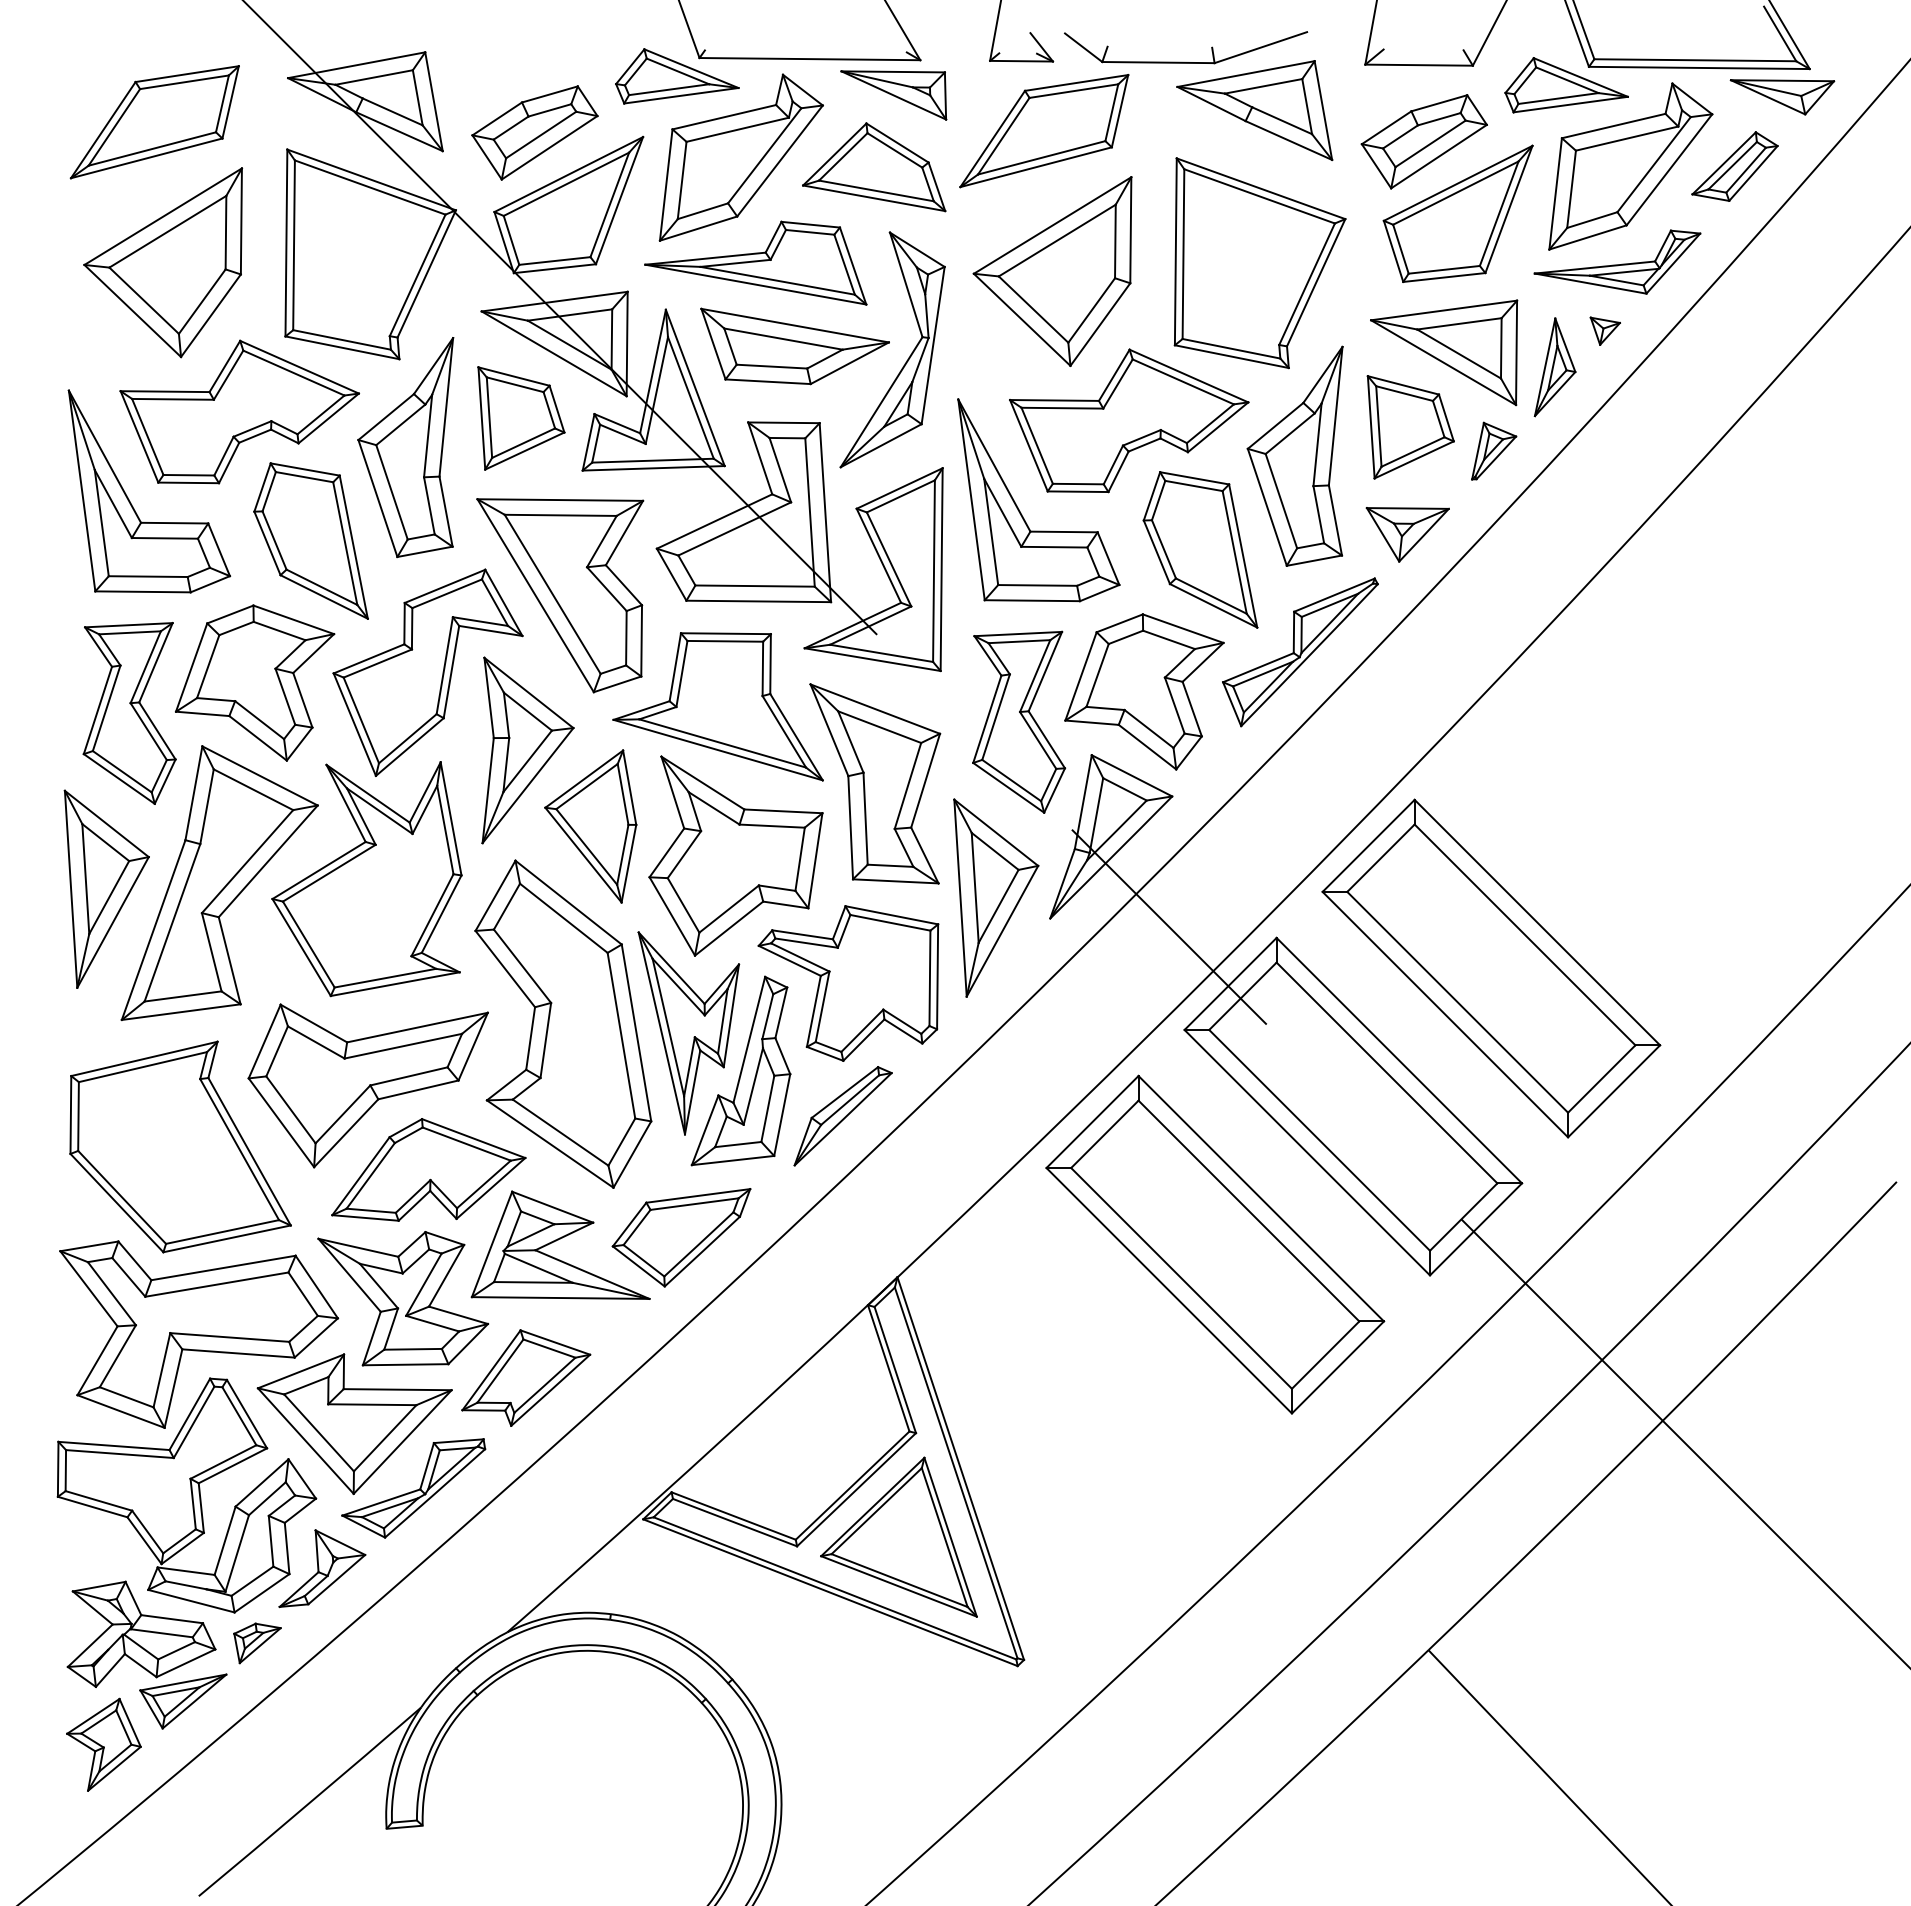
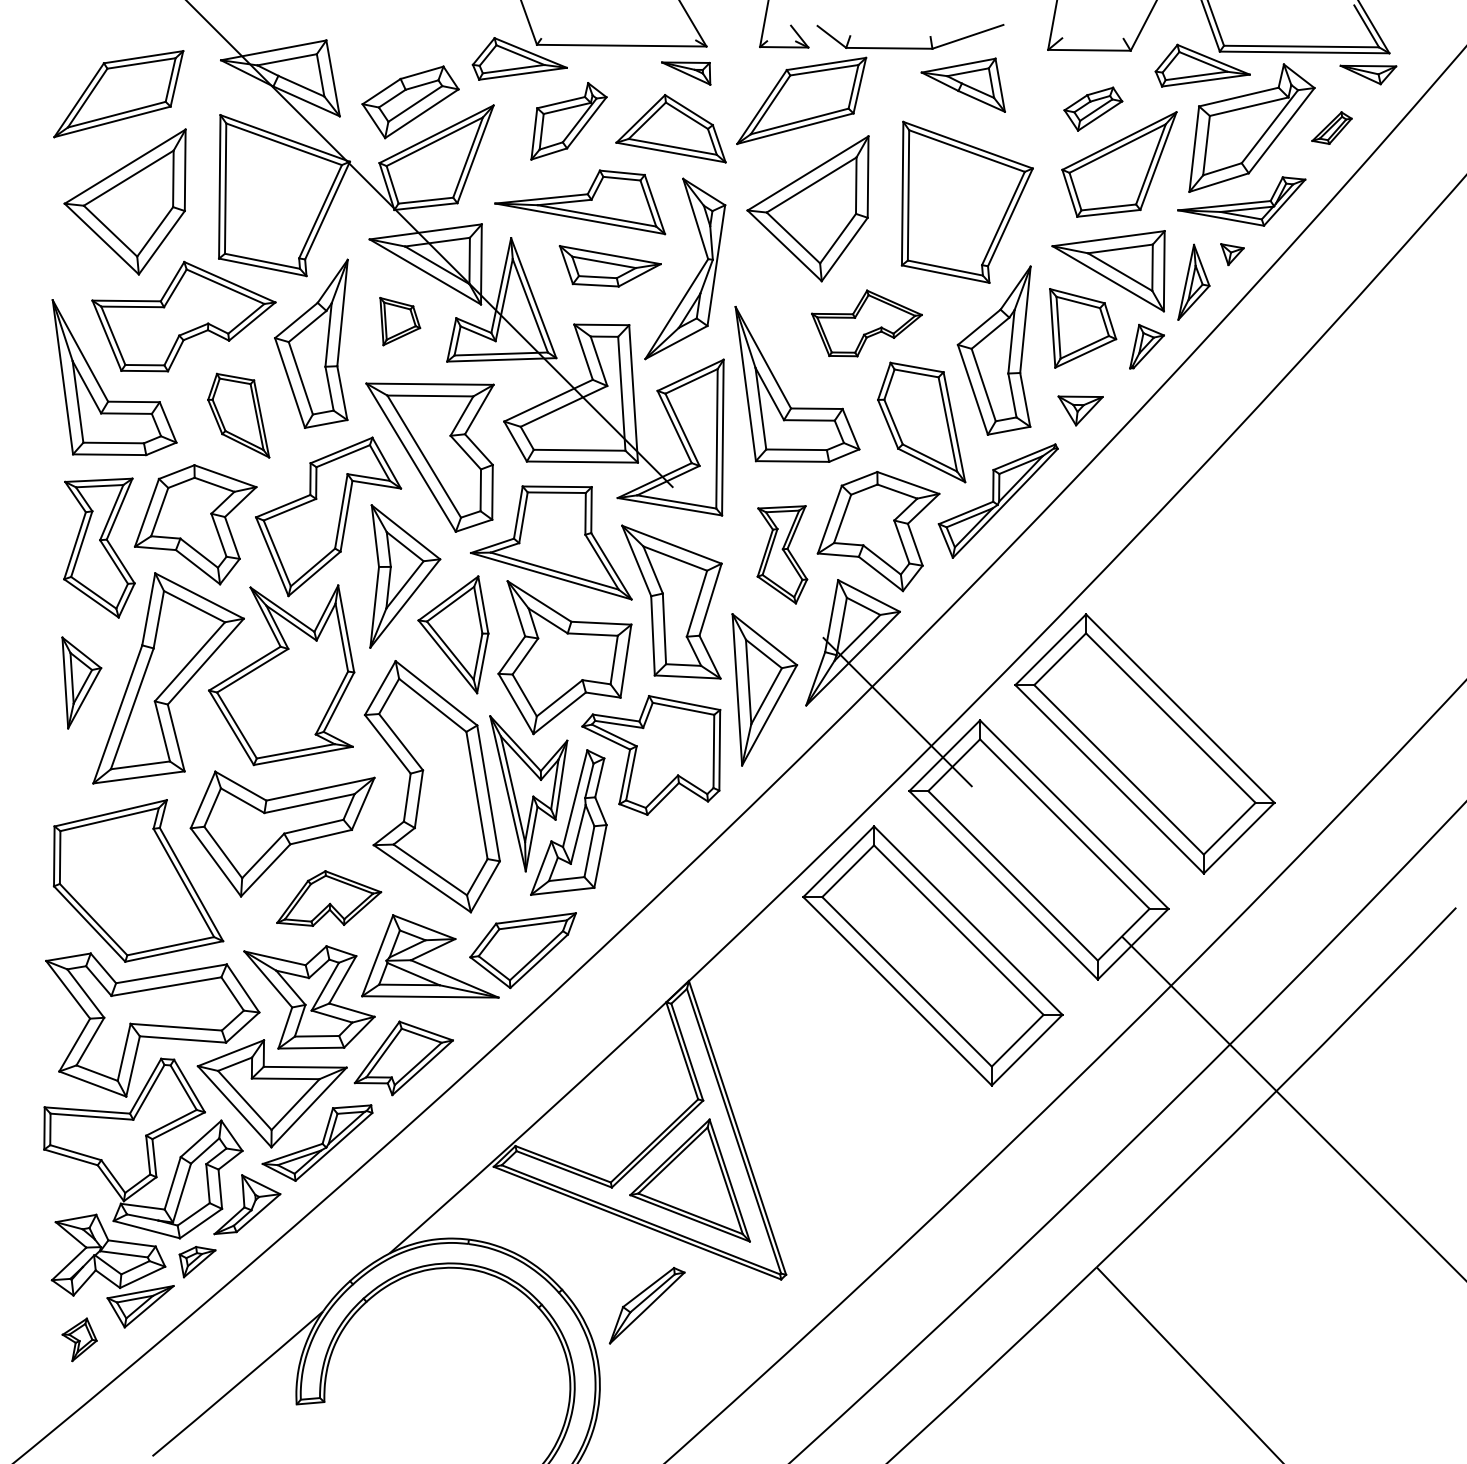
part: (893, 95) -> (685, 73), size x0.6
part: (1782, 97) -> (1368, 75), size x0.7
part: (1254, 110) -> (963, 85), size x0.7
part: (1423, 141) -> (1092, 108), size x0.6
part: (740, 157) -> (568, 121), size x0.6
part: (1734, 166) -> (1331, 128), size x0.6
part: (794, 346) -> (609, 266), size x0.7
part: (521, 418) -> (400, 321), size x0.6
part: (1129, 420) -> (867, 323), size x0.6
part: (1407, 534) -> (1080, 410), size x0.7
part: (310, 540) -> (238, 415), size x0.7
part: (1019, 721) -> (782, 554), size x0.7
part: (106, 888) -> (81, 682), size x0.6
part: (842, 1116) -> (646, 1305), moved
part: (428, 1169) -> (328, 898), size x0.7
part: (103, 1744) -> (79, 1339), size x0.6

